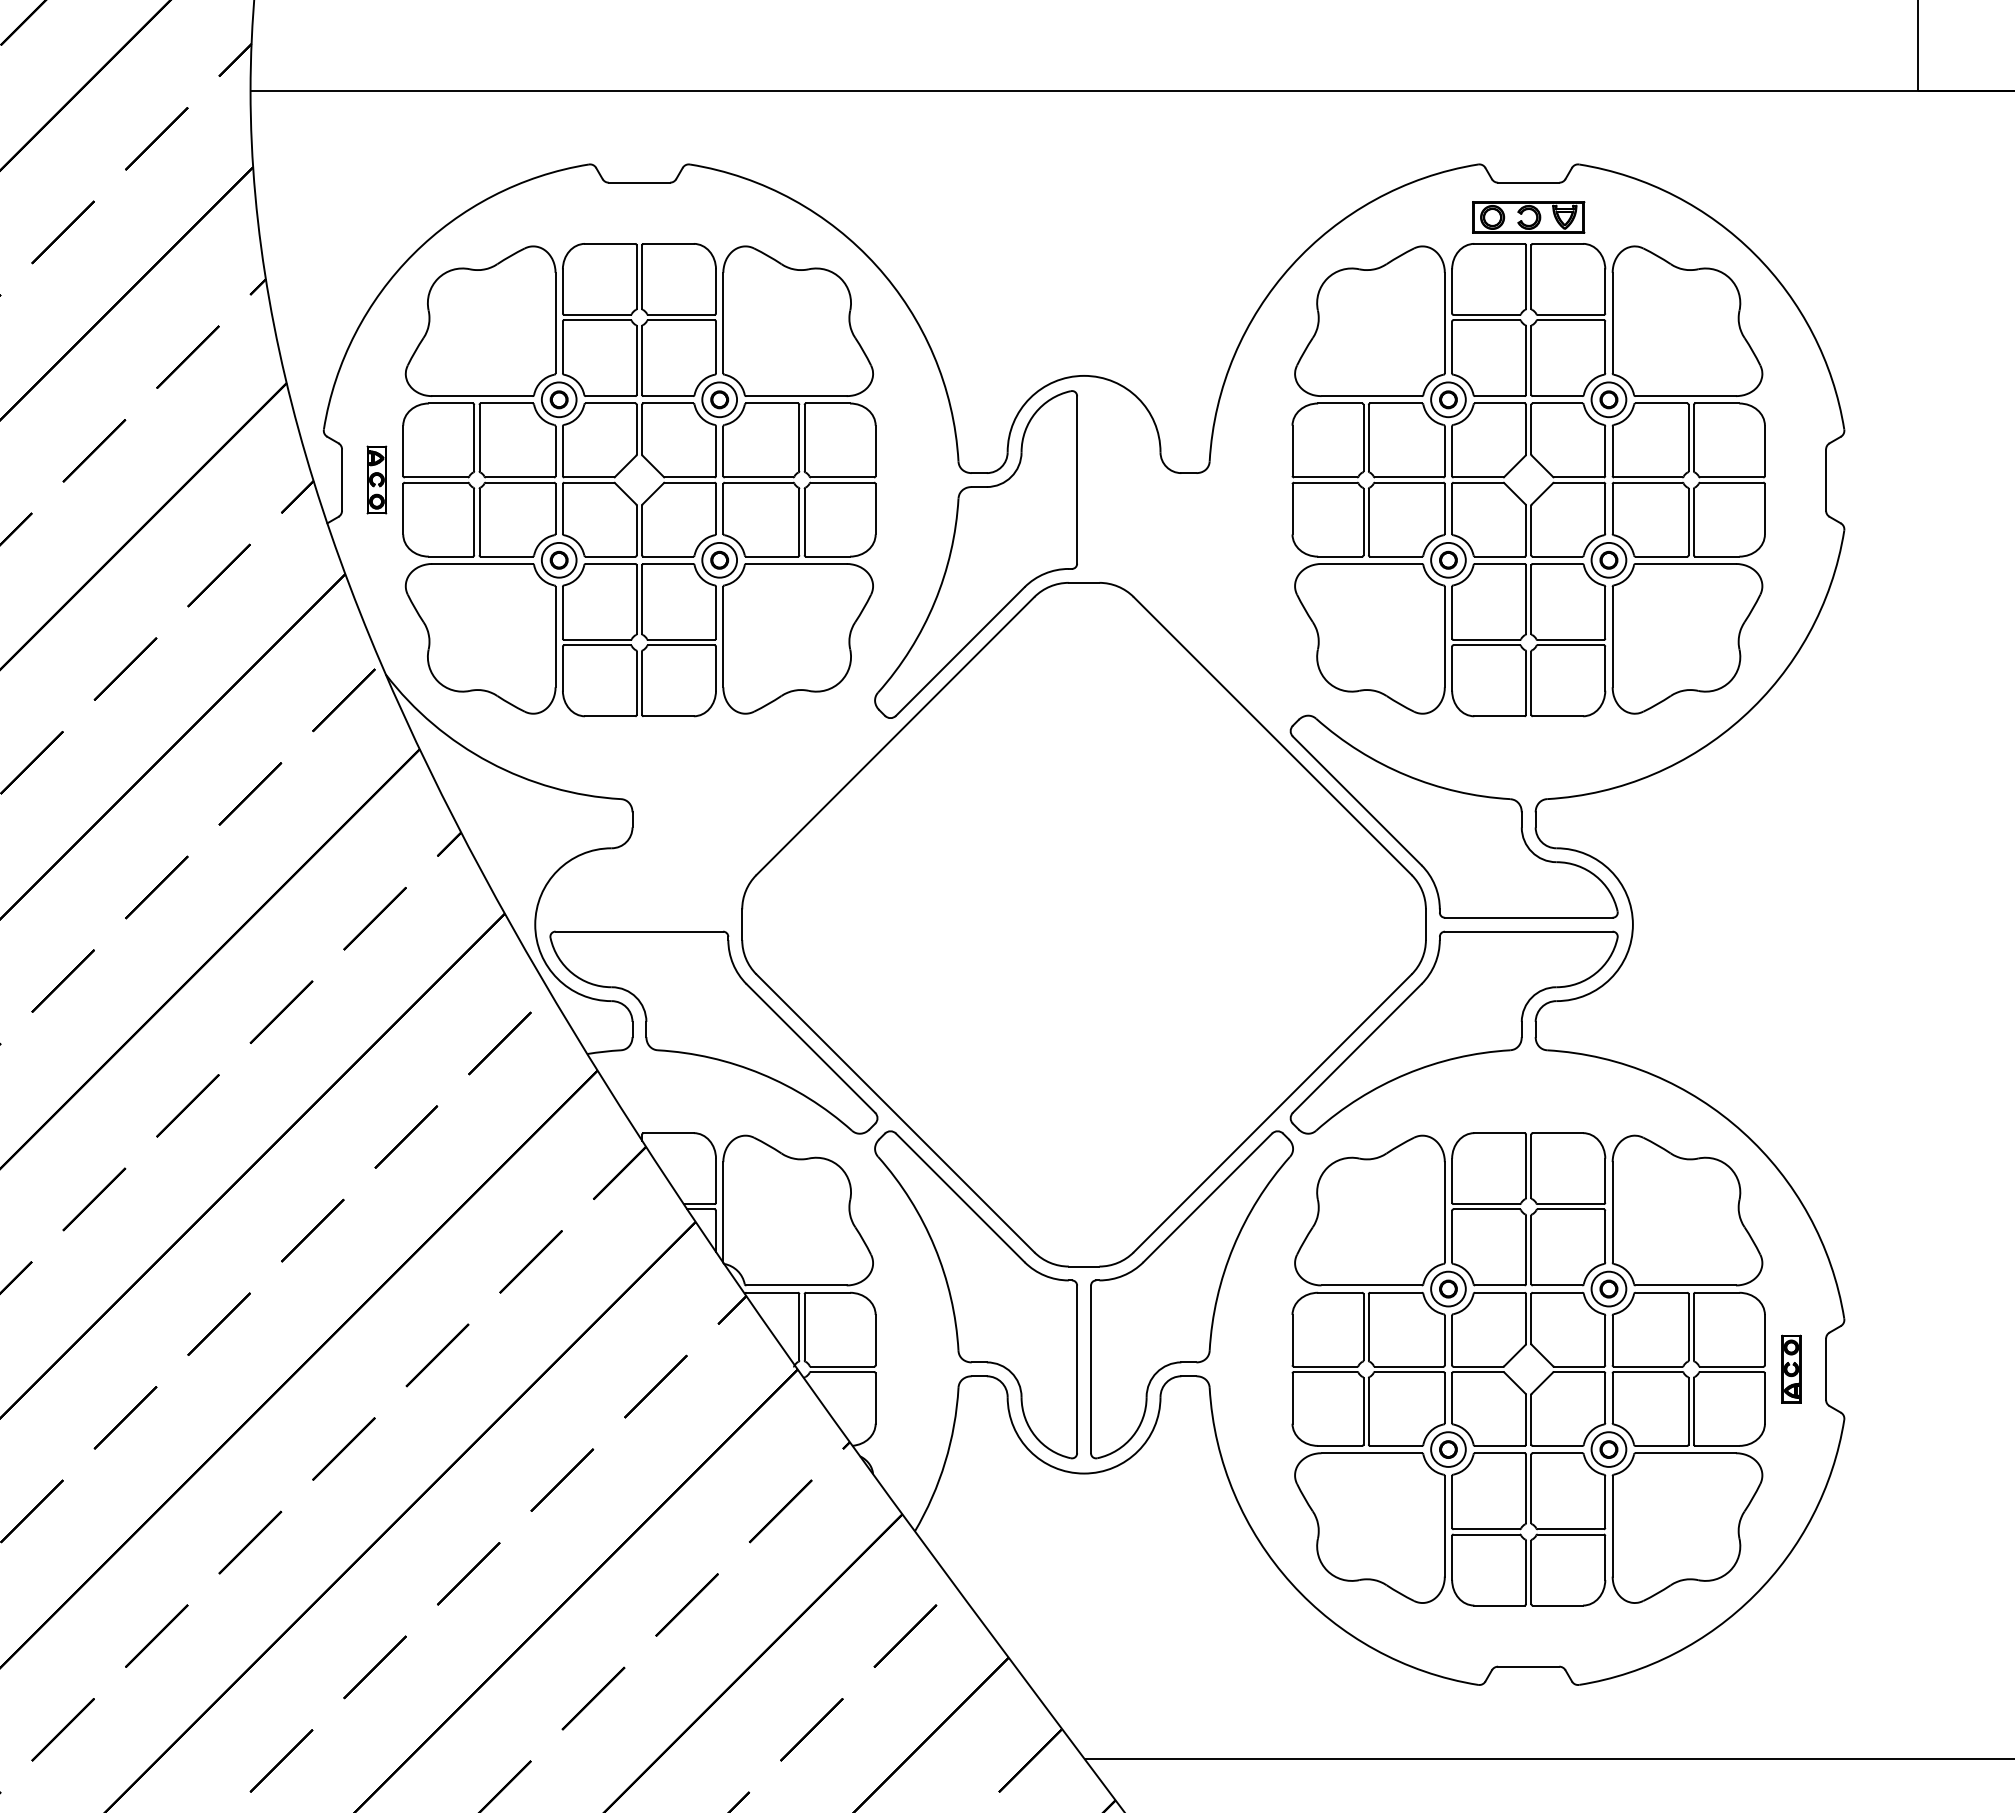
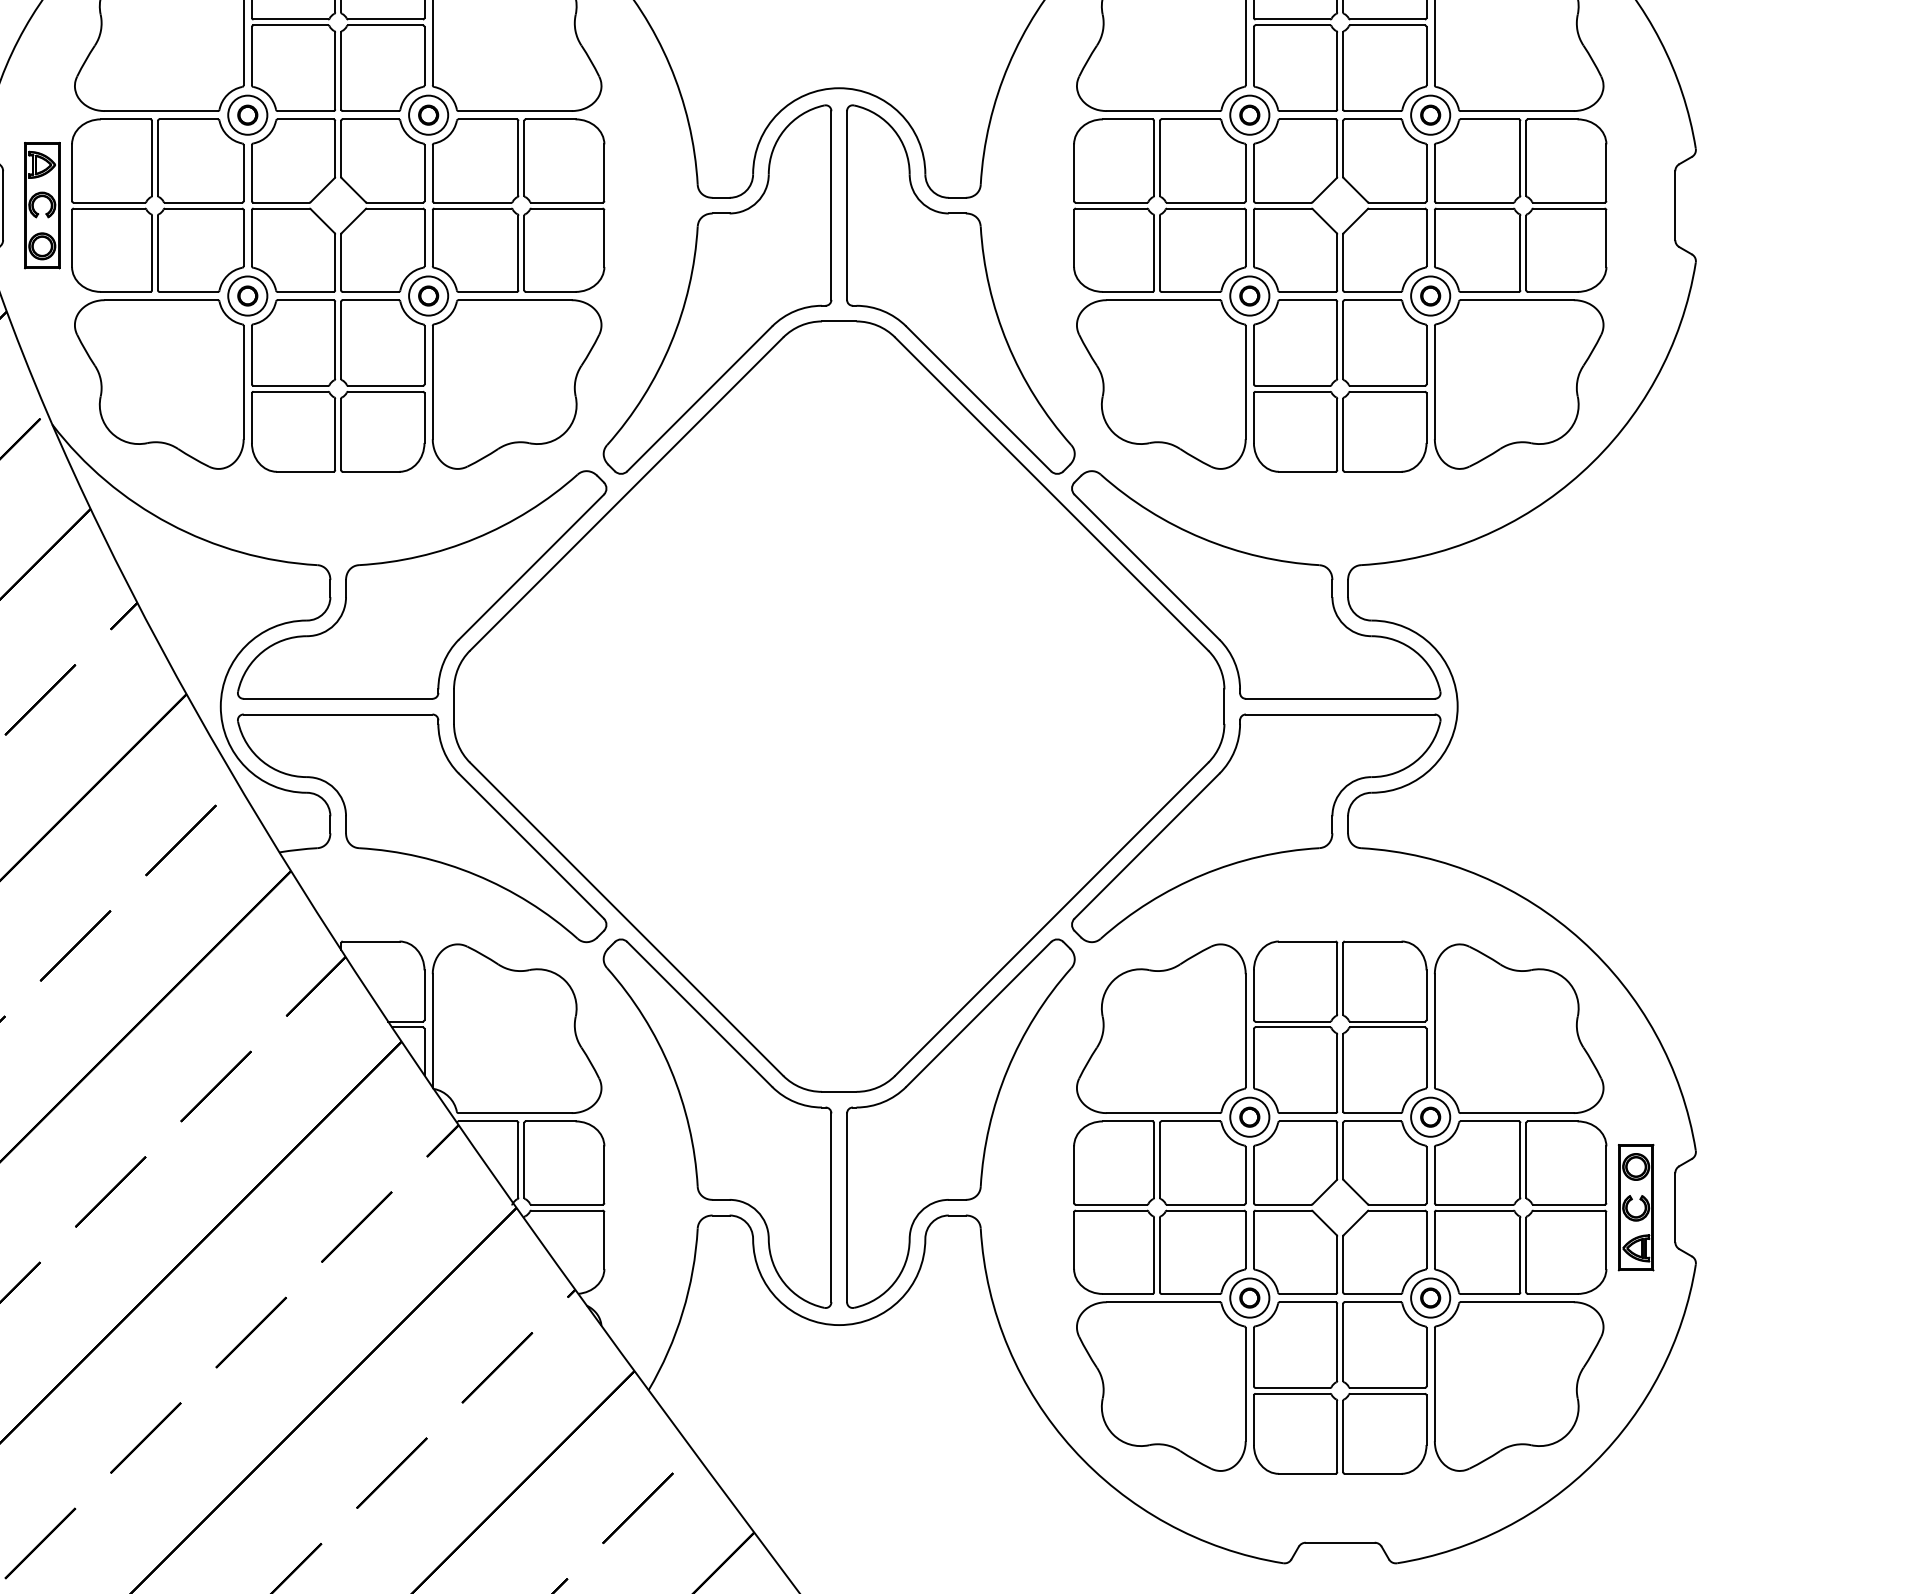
part: (376, 479) -> (41, 205), size x1.67
part: (1191, 554) -> (960, 289), added
part: (713, 816) -> (421, 584), added
part: (1791, 1368) -> (1636, 1206), size x1.67

